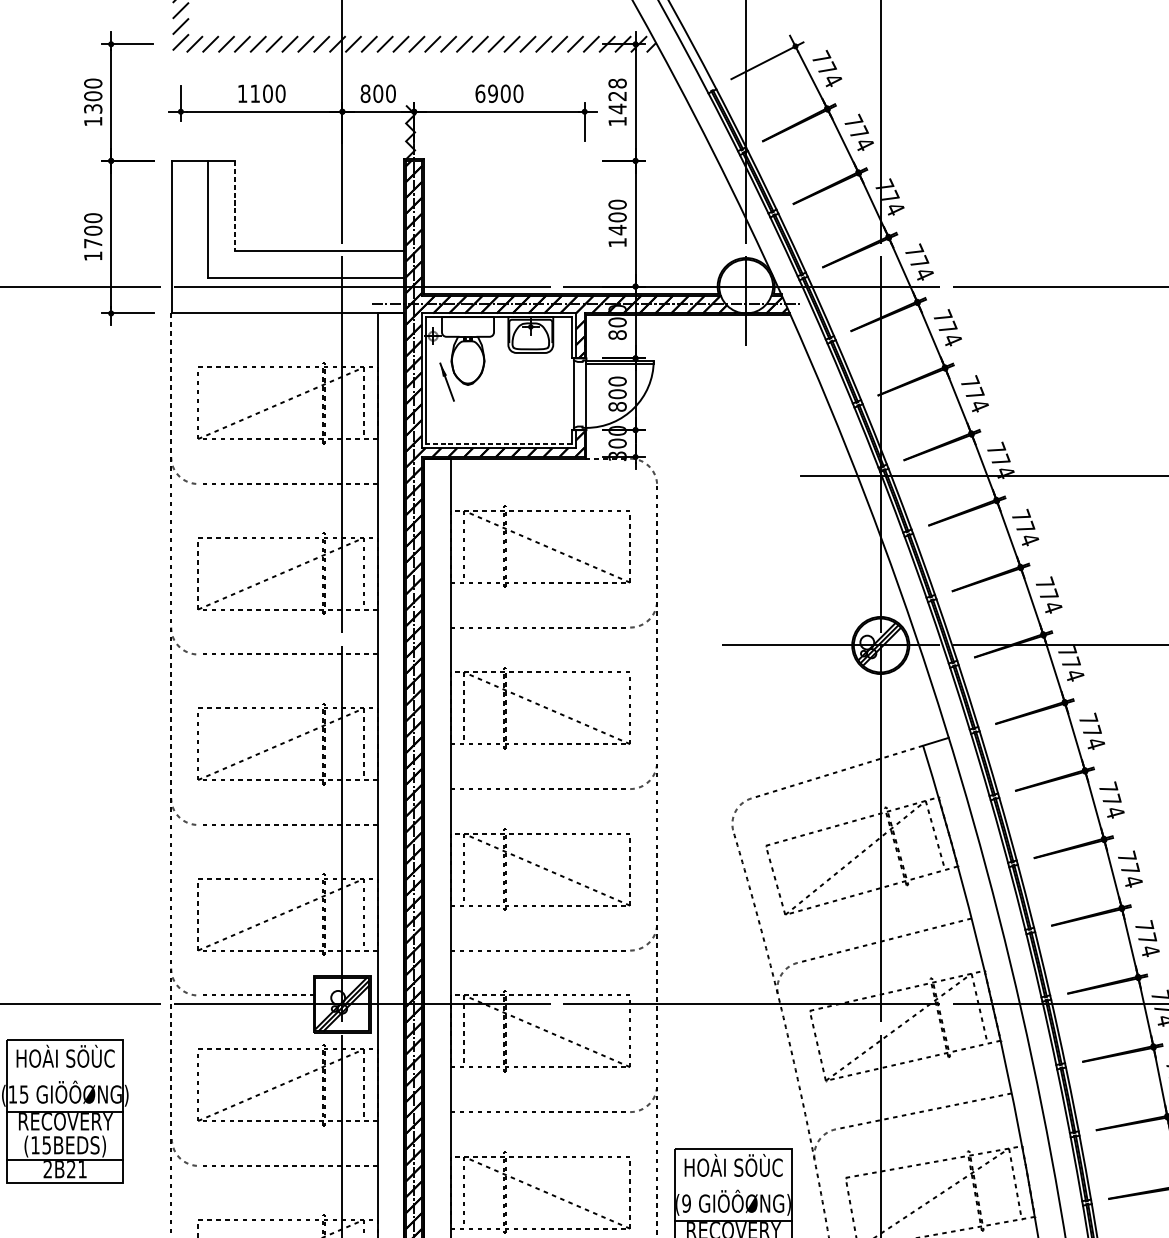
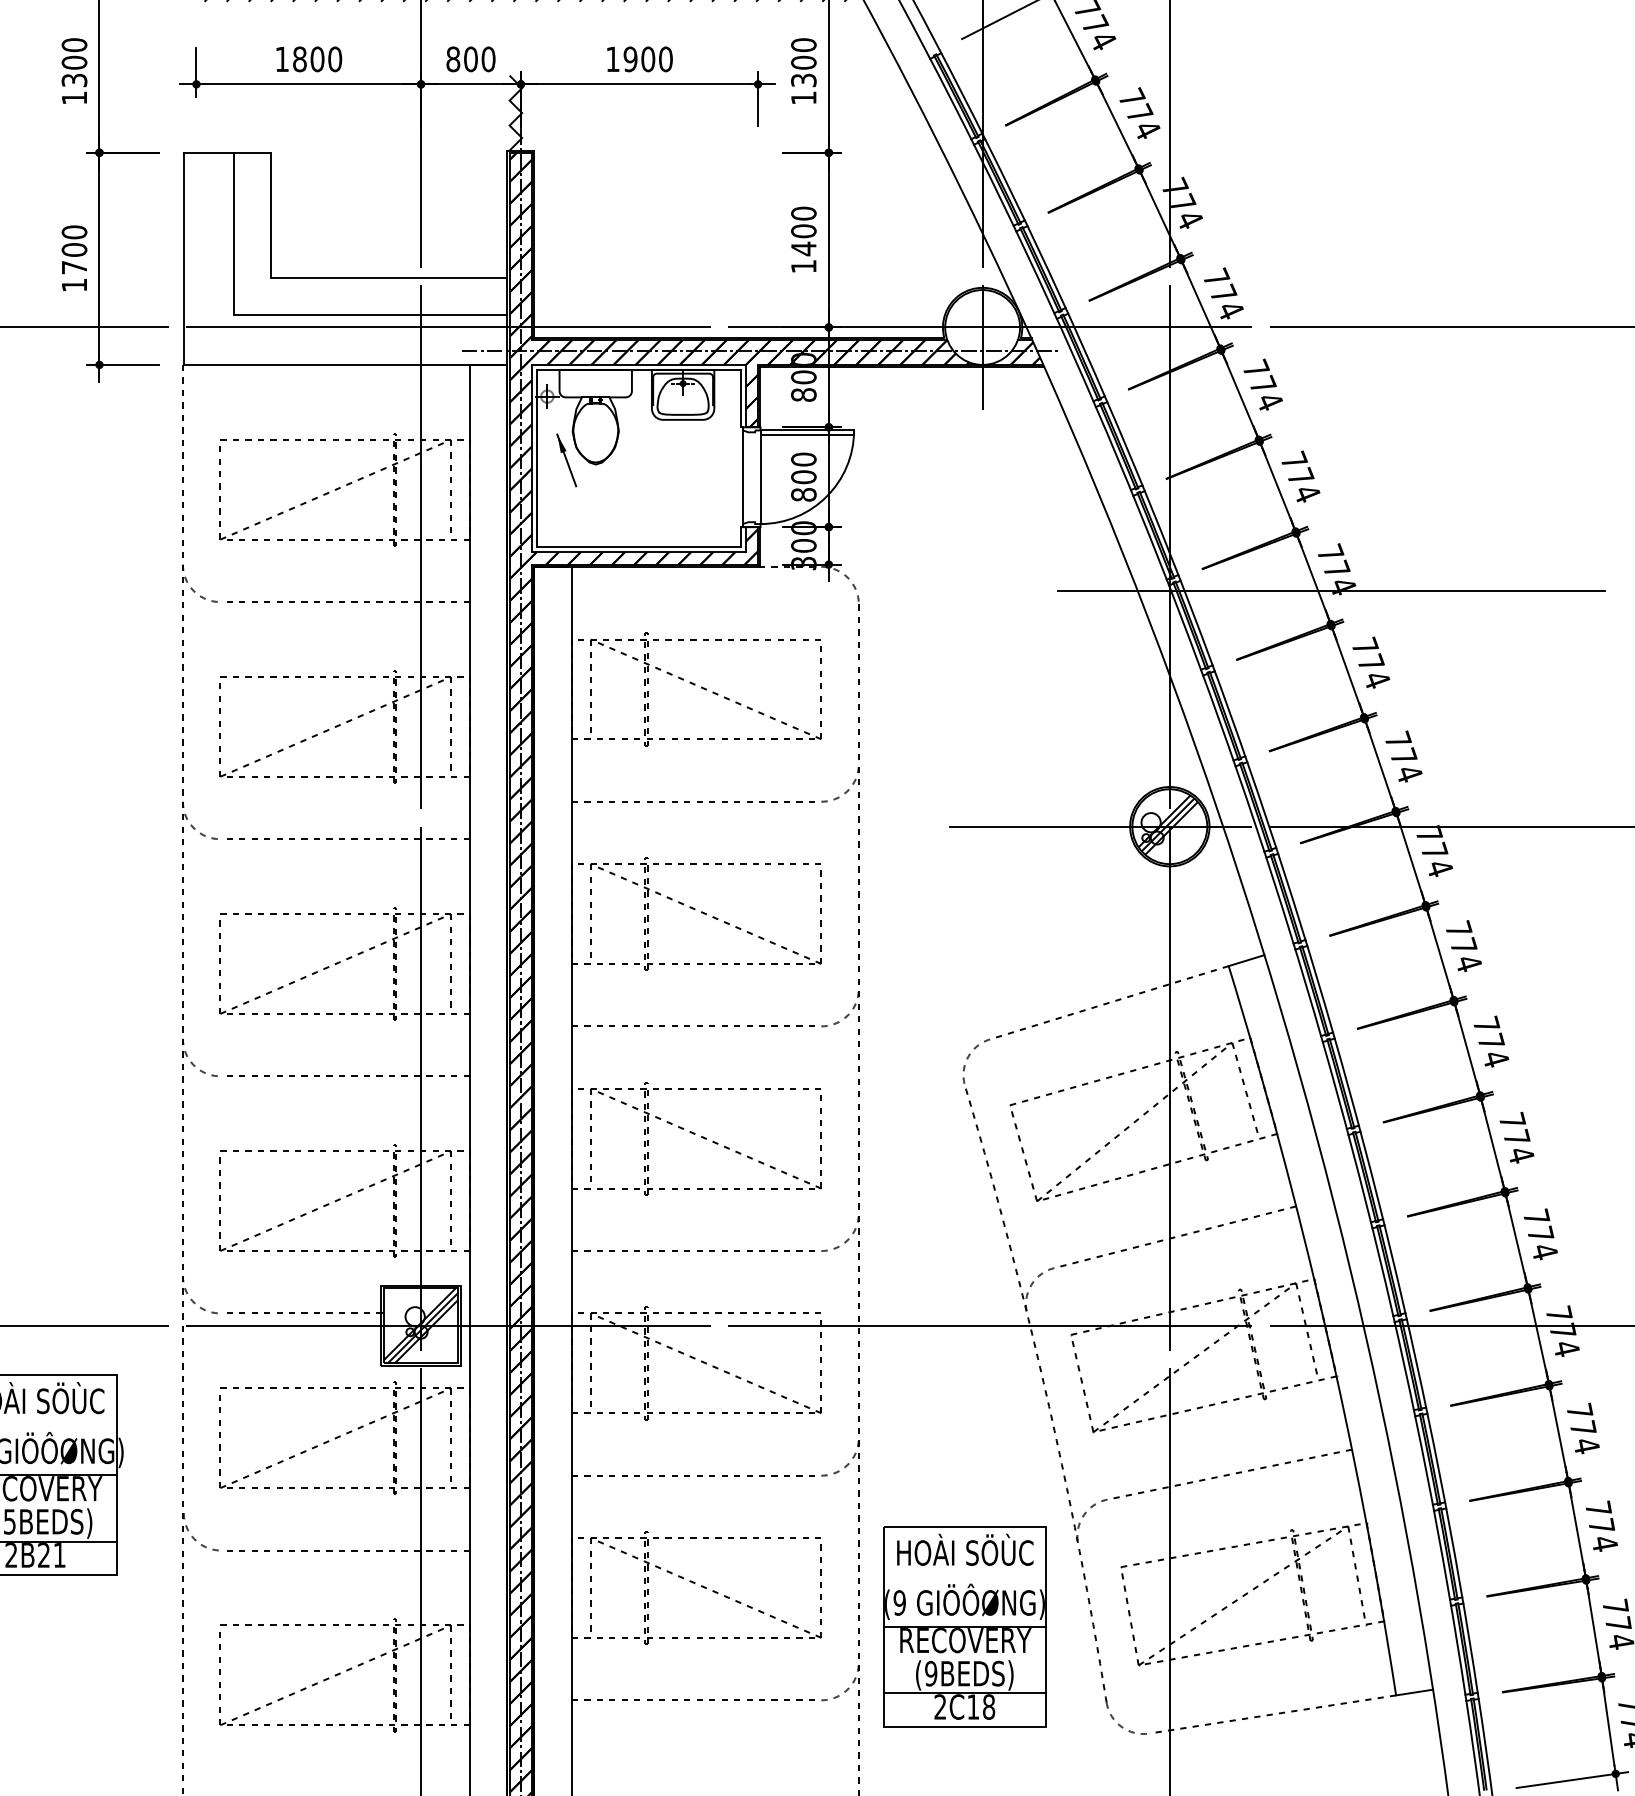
text: (254, 93) -> (299, 59), 1100 -> 1800
text: (480, 93) -> (613, 59), 6900 -> 1900
text: (617, 96) -> (803, 62), 1428 -> 1300
line: (234, 206) -> (271, 215), dashed -> solid
line: (498, 444) -> (638, 547), dashed -> solid

